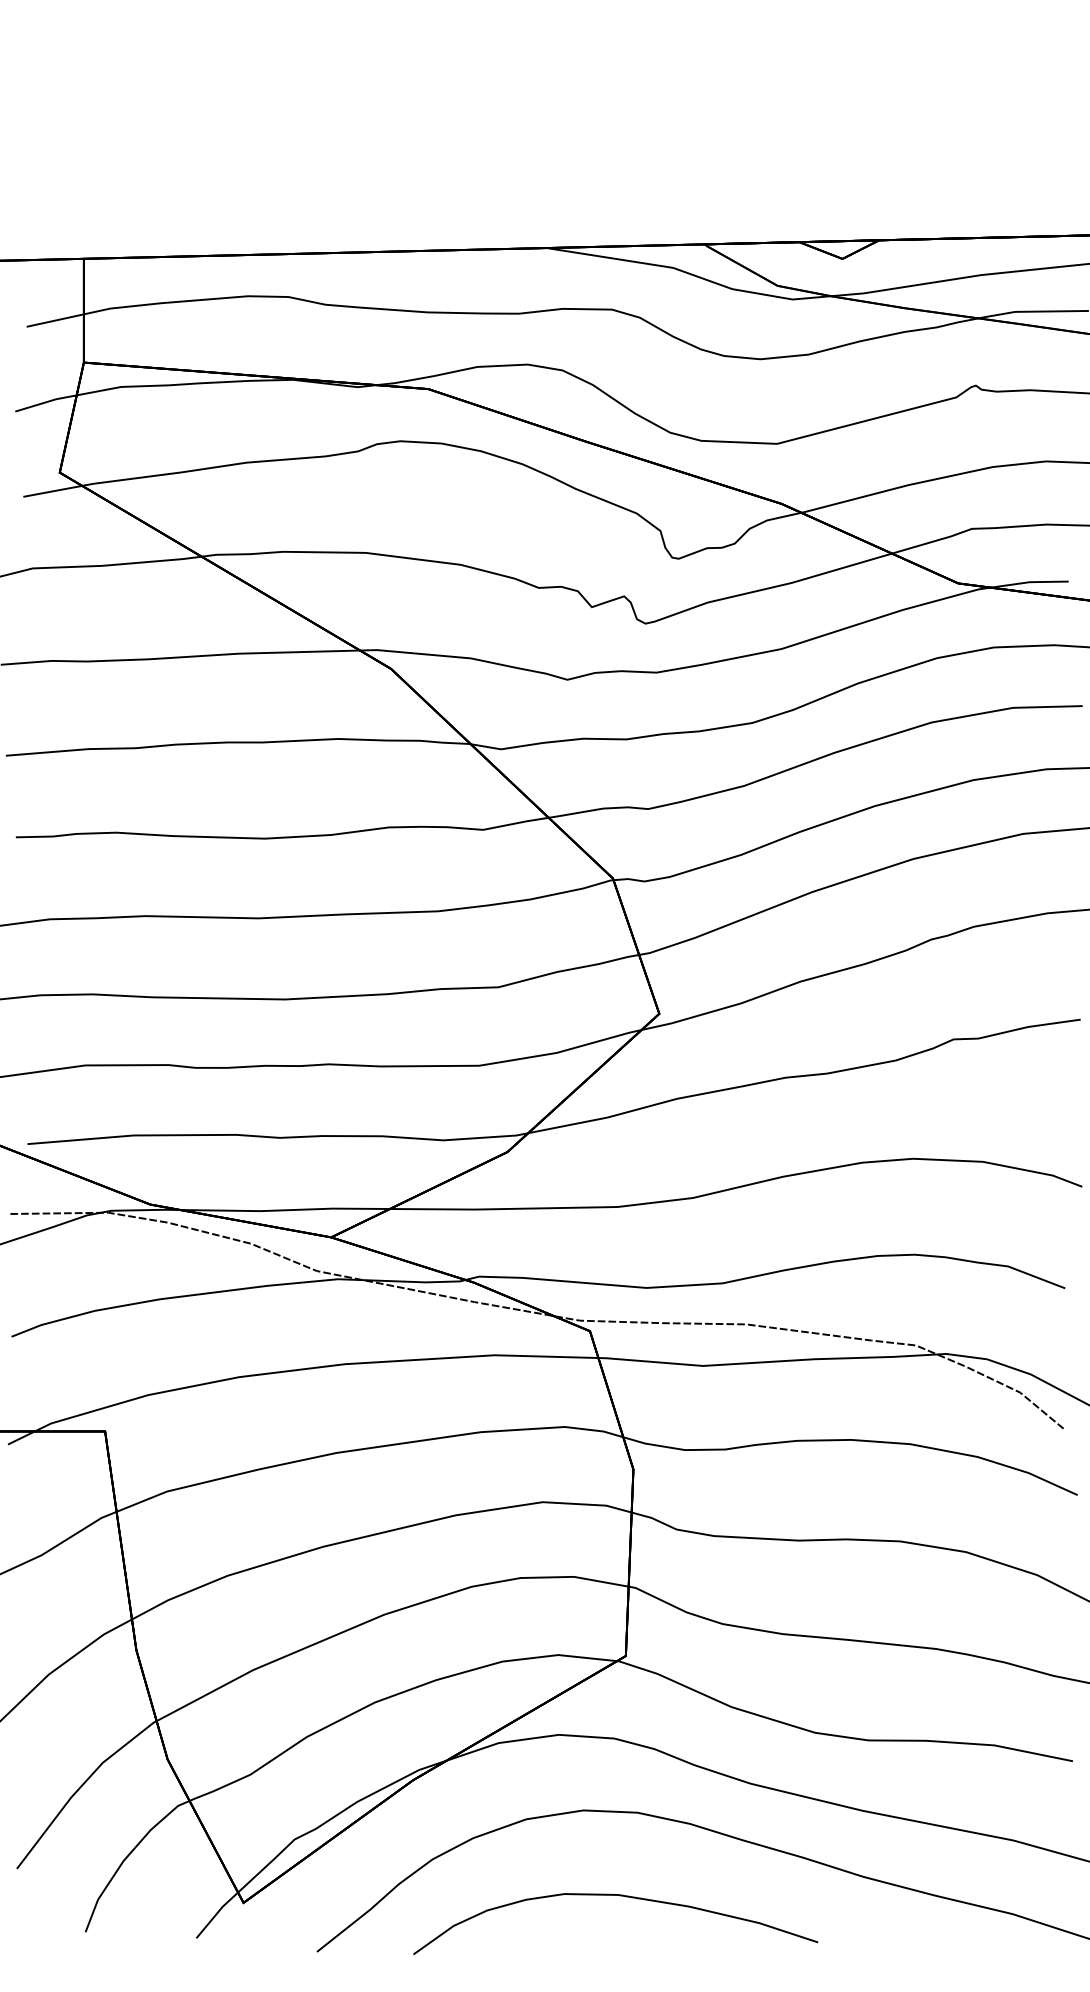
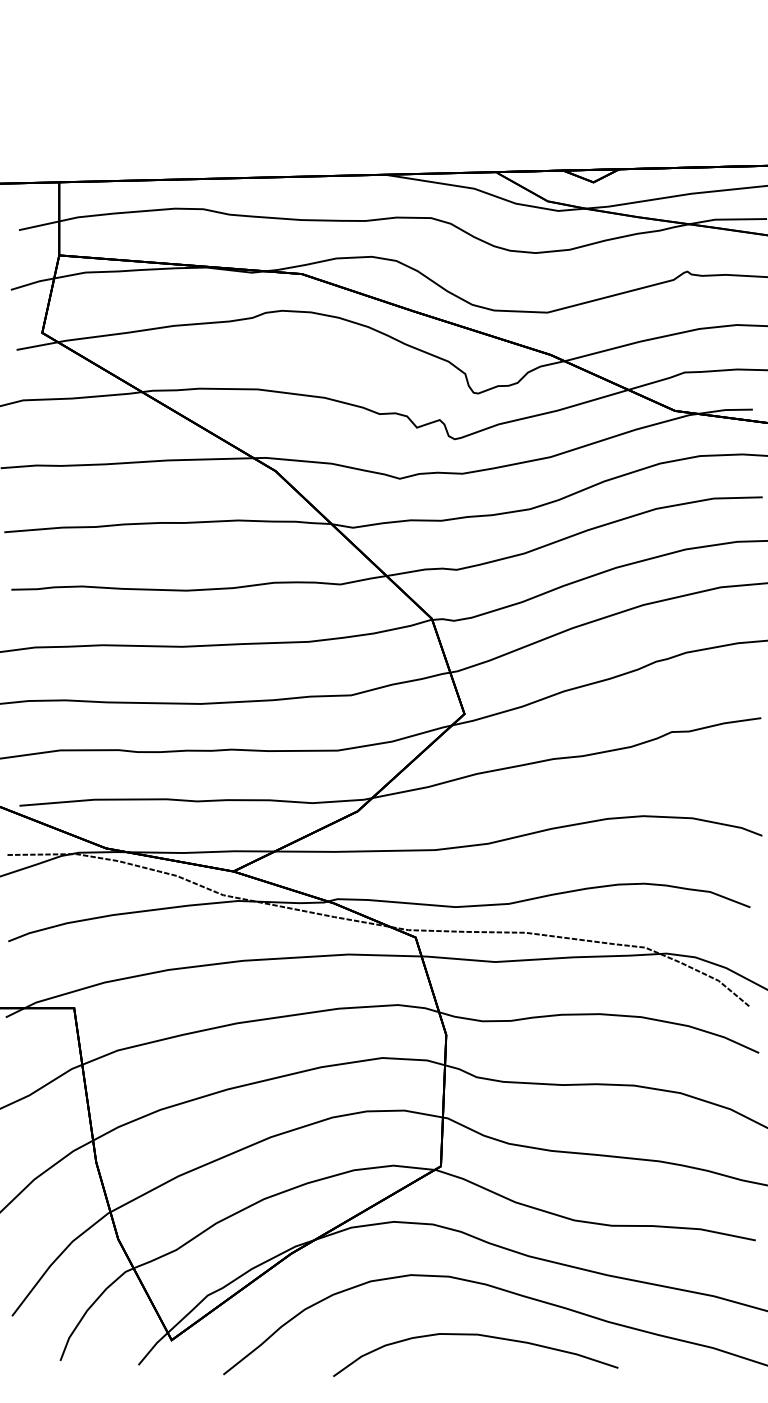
curve: (623, 1897) -> (481, 1336), moved

